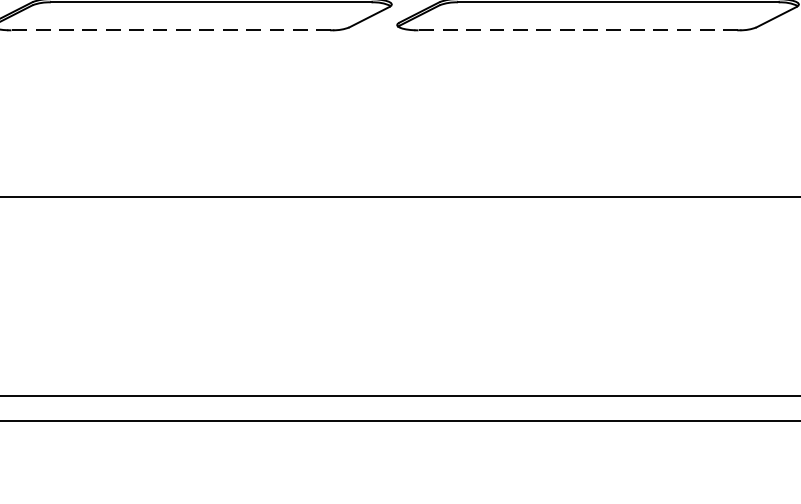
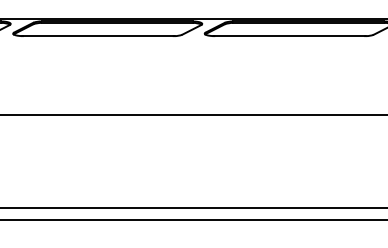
line: (169, 31) -> (97, 36), dashed -> solid
line: (577, 31) -> (289, 36), dashed -> solid

